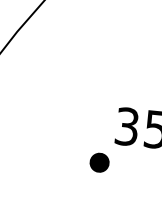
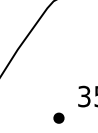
part: (98, 161) -> (58, 117), moved

